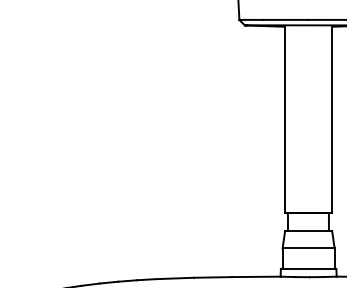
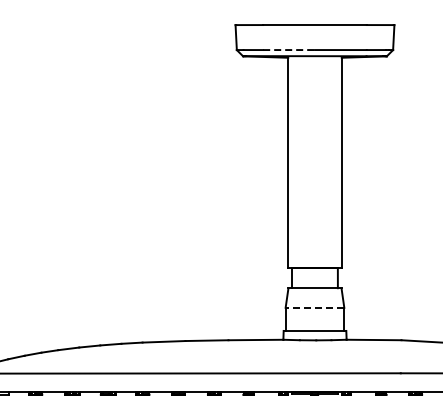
line: (286, 20) -> (289, 50), solid -> dashed
line: (308, 248) -> (314, 307), solid -> dashed

